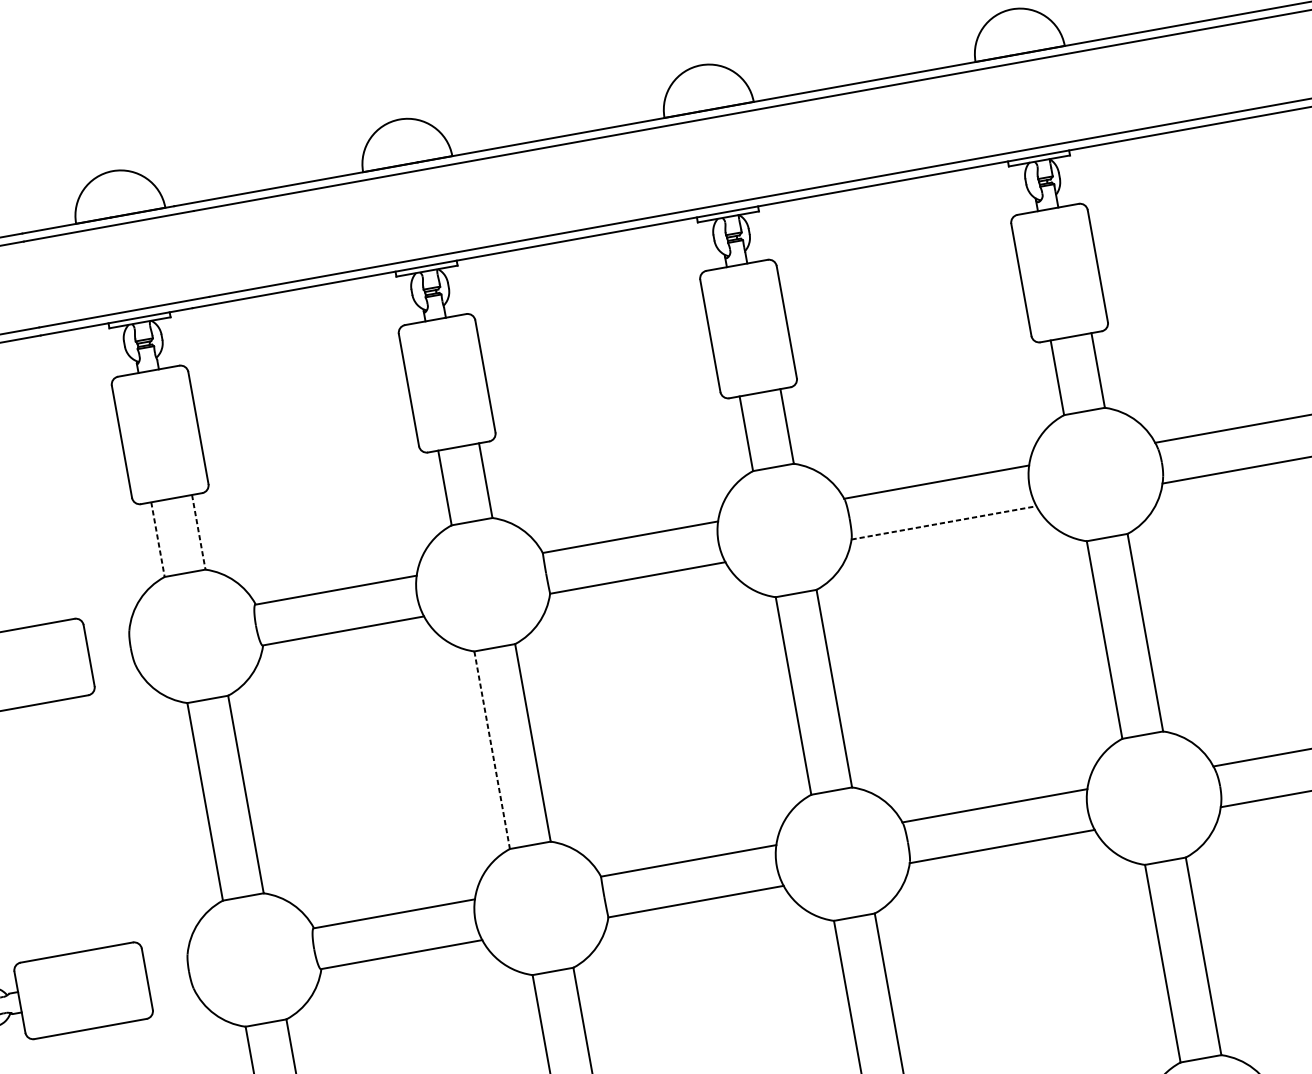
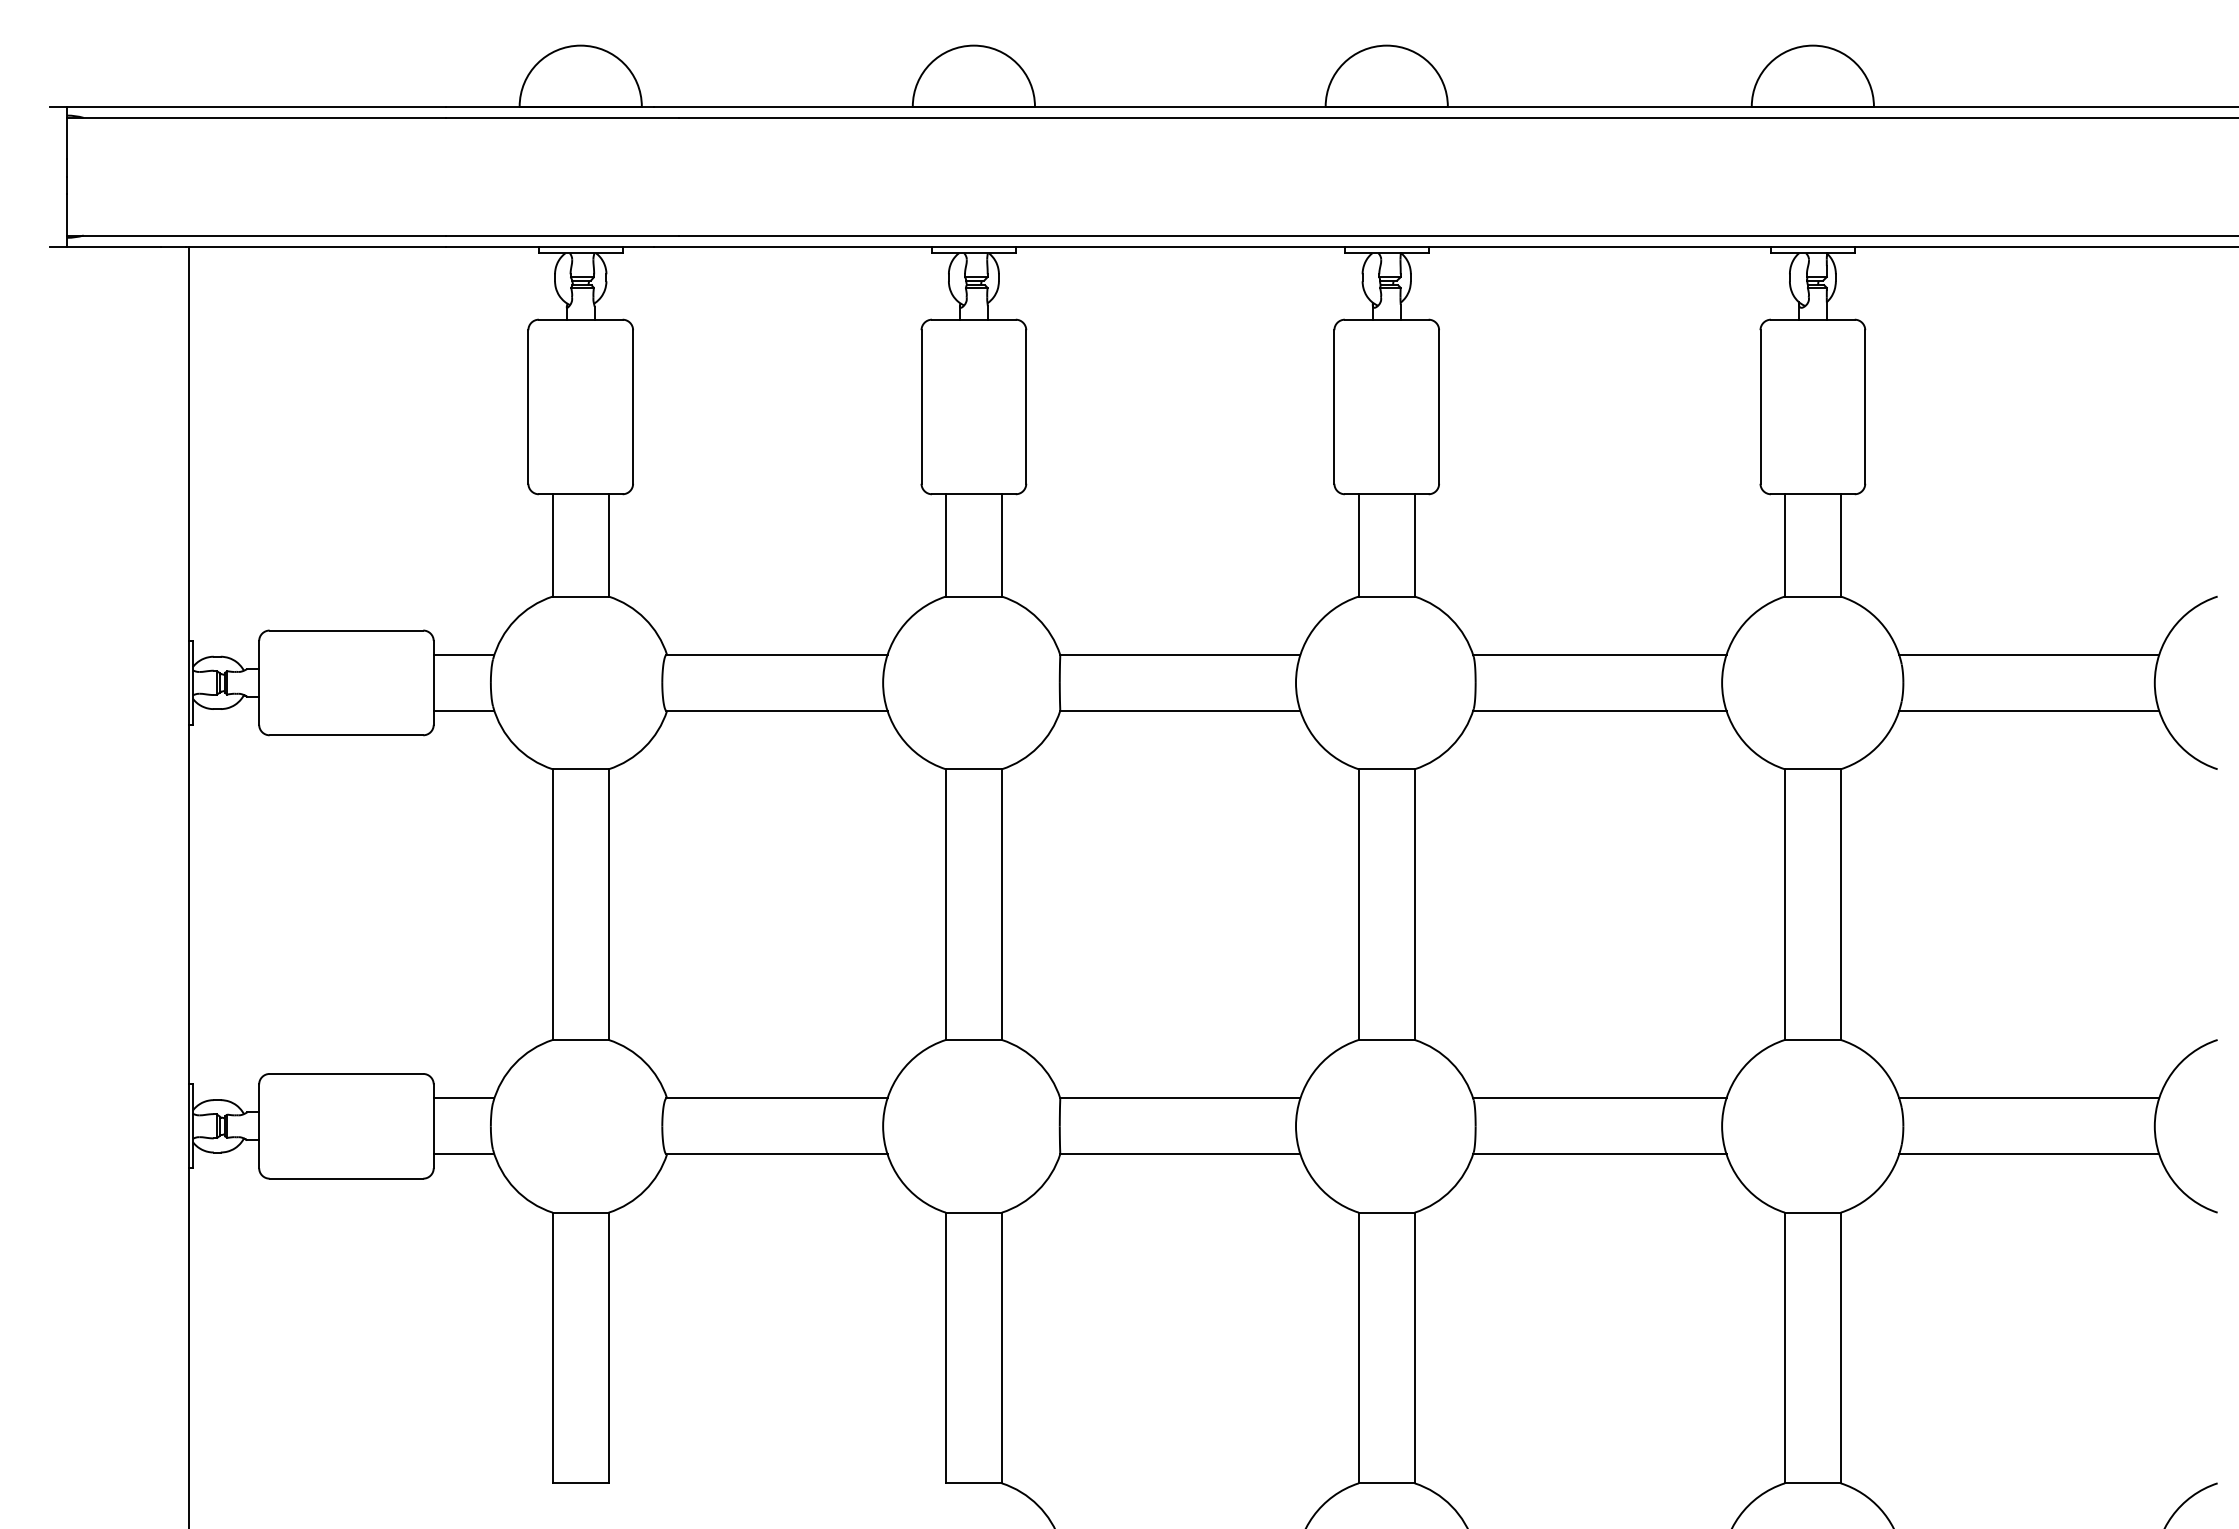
line: (943, 522) -> (1599, 710), dashed -> solid
line: (198, 532) -> (608, 545), dashed -> solid
line: (157, 539) -> (552, 545), dashed -> solid
line: (107, 631) -> (463, 655), added
line: (114, 671) -> (463, 710), added
line: (491, 750) -> (945, 905), dashed -> solid
line: (165, 955) -> (463, 1098), added
line: (172, 996) -> (463, 1154), added

